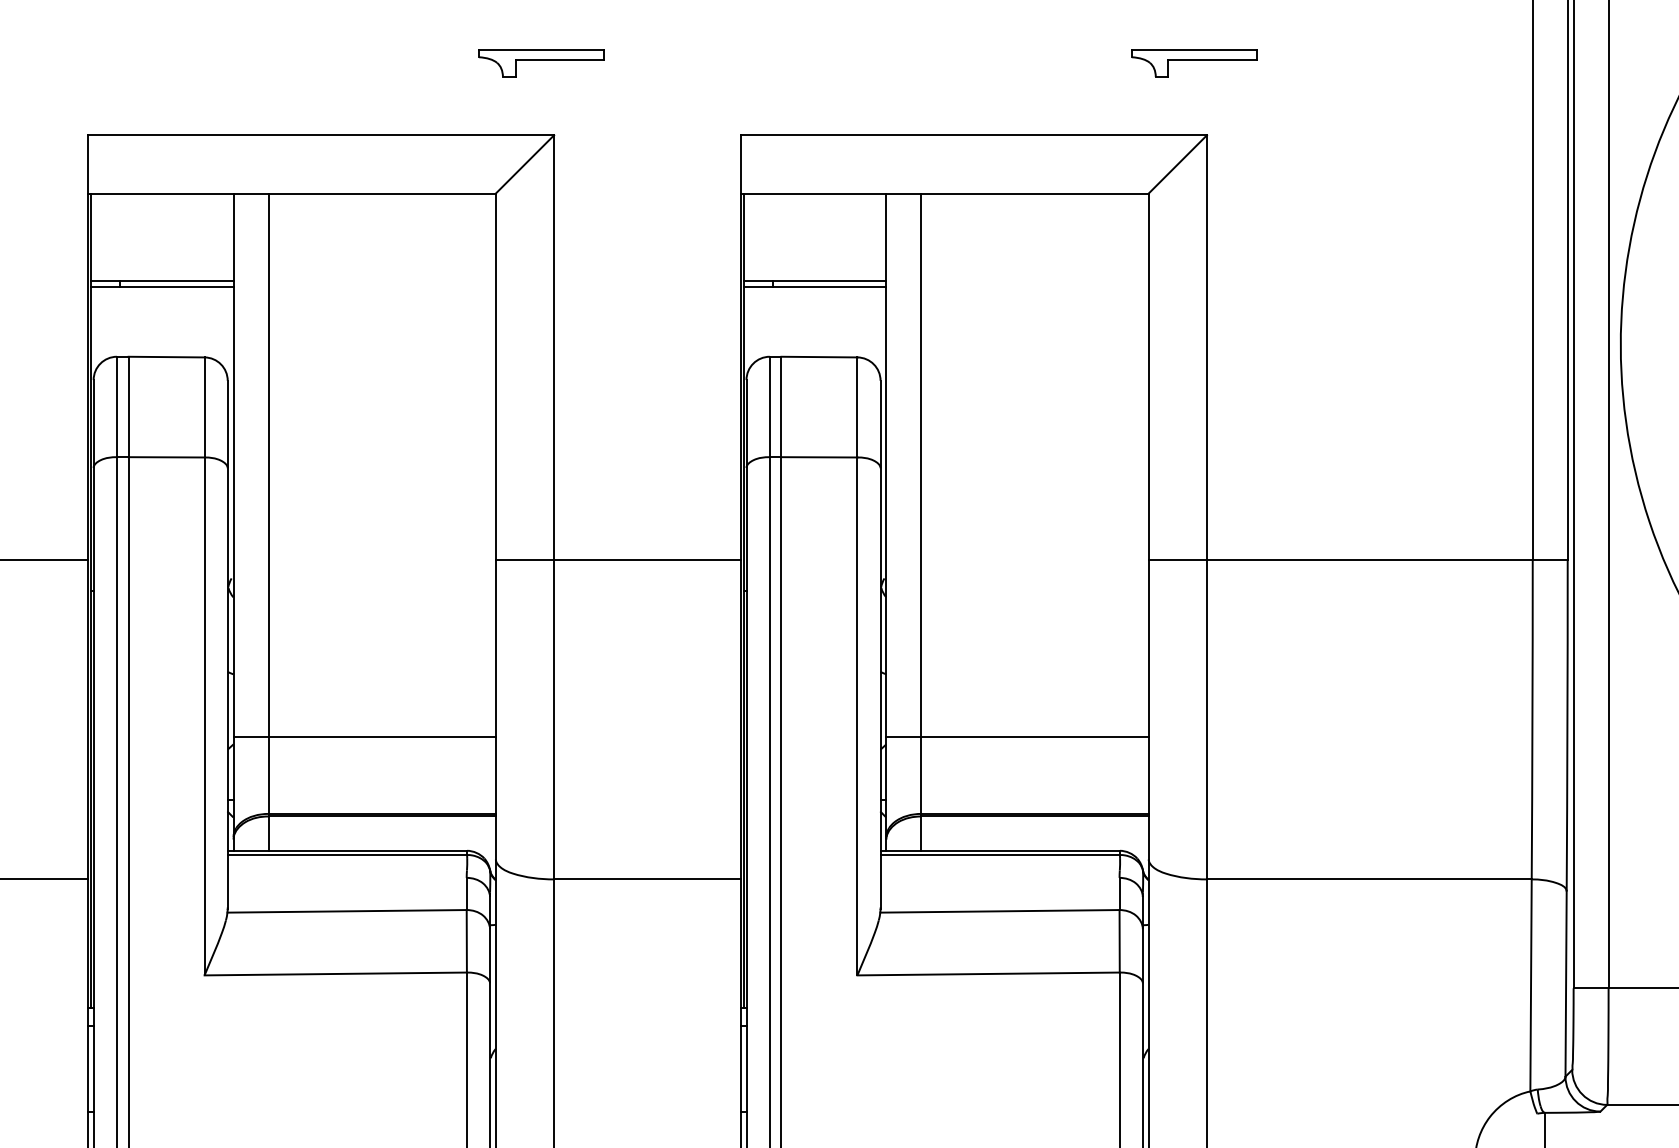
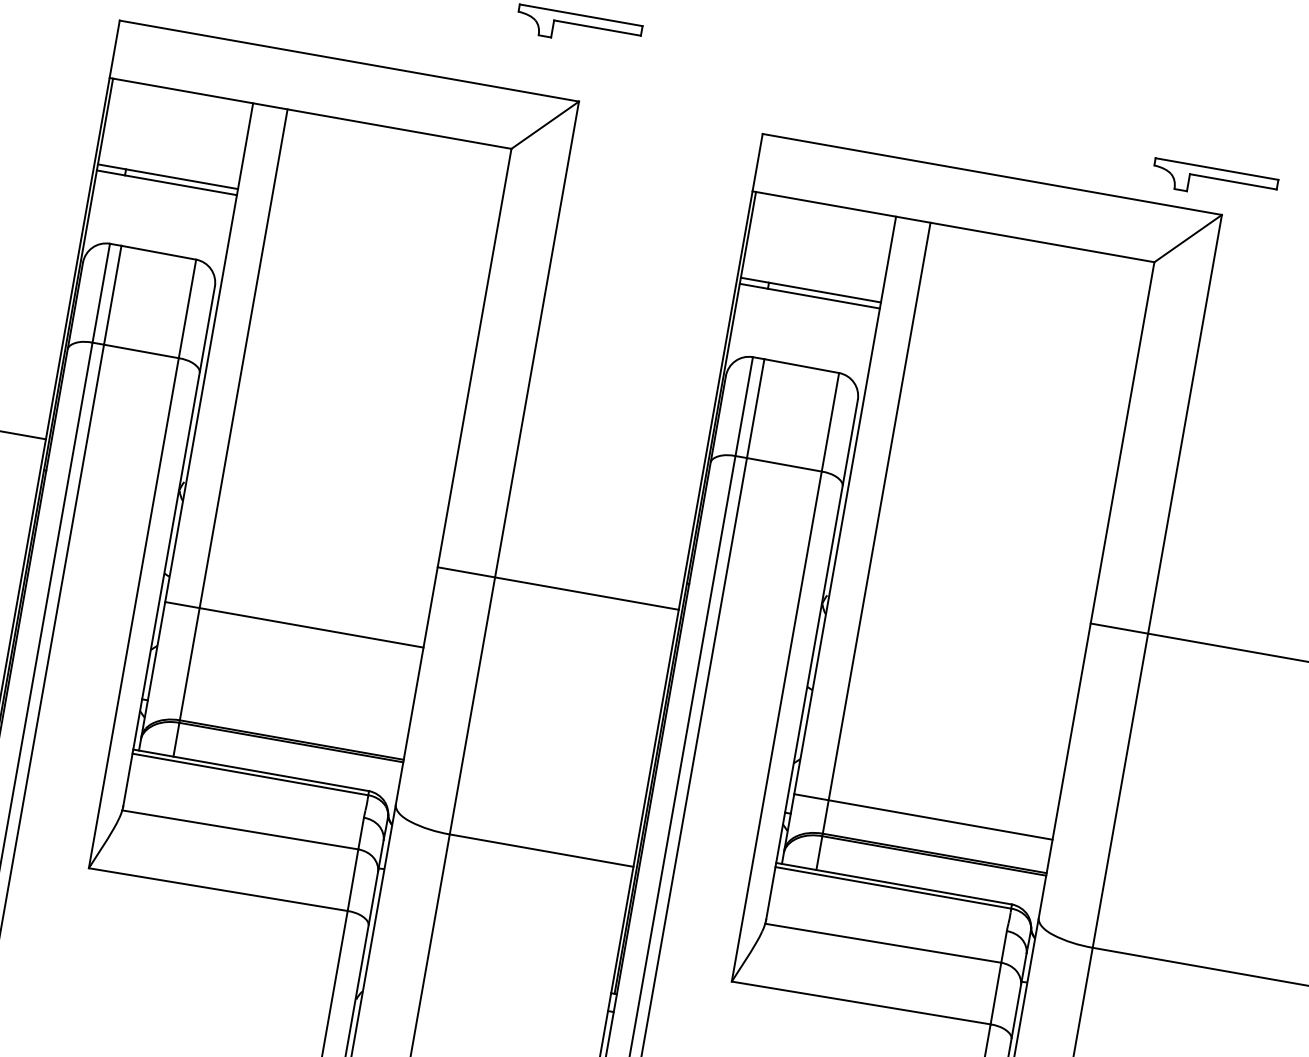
part: (1194, 63) -> (1214, 182), moved
line: (617, 560) -> (557, 588), moved
line: (364, 736) -> (294, 624), moved
line: (1017, 736) -> (923, 816), moved

